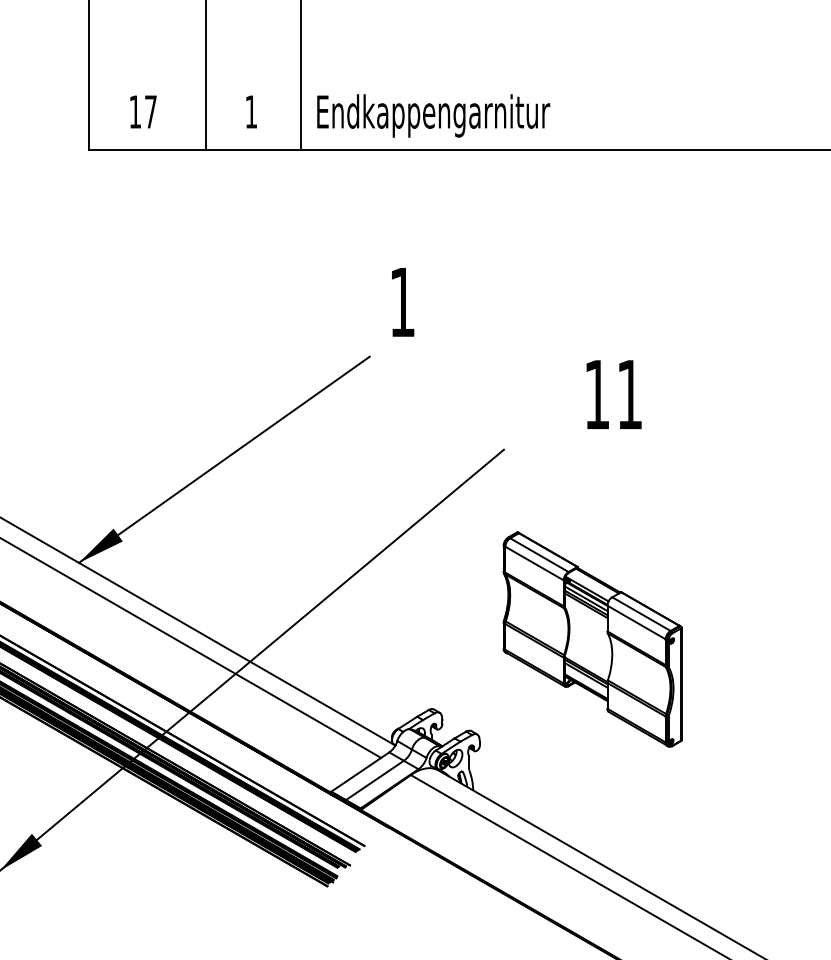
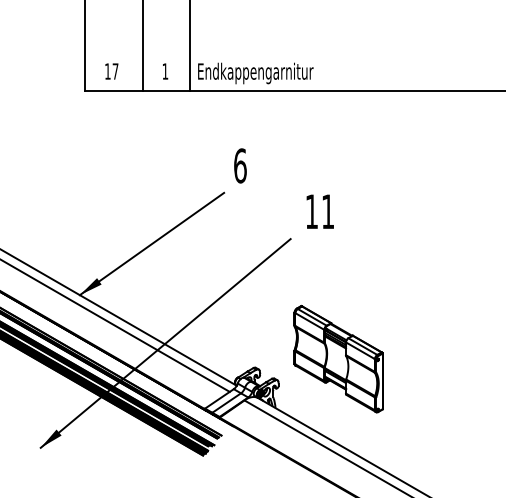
text: (402, 301) -> (240, 165), 1 -> 6
text: (612, 394) -> (319, 211), moved
part: (592, 638) -> (338, 358), moved

